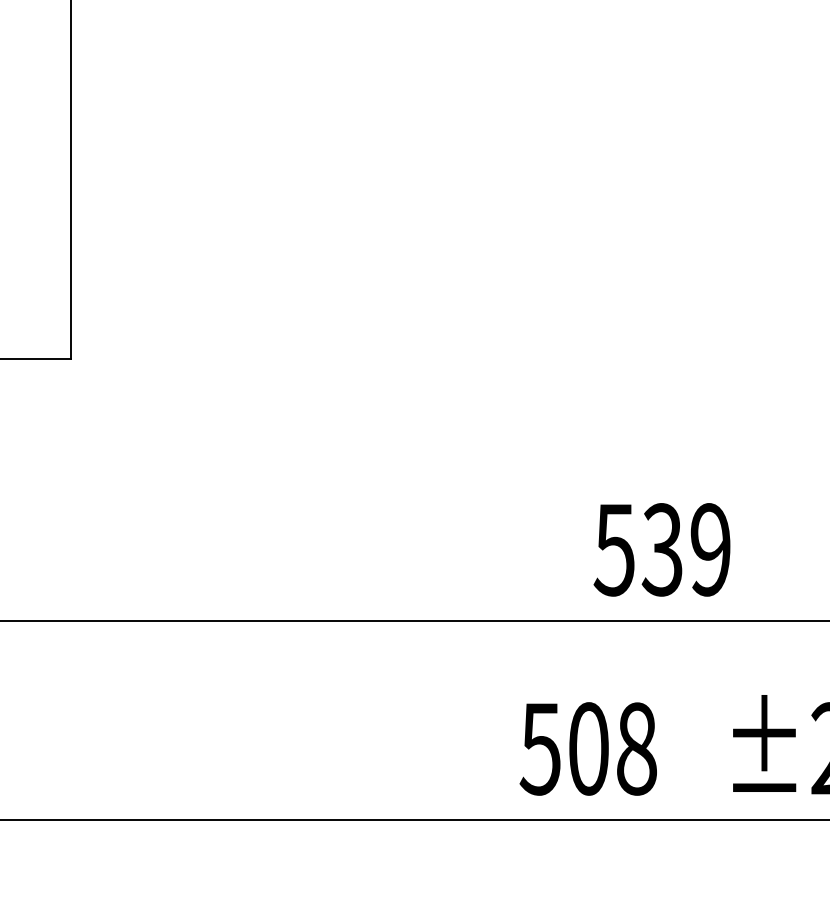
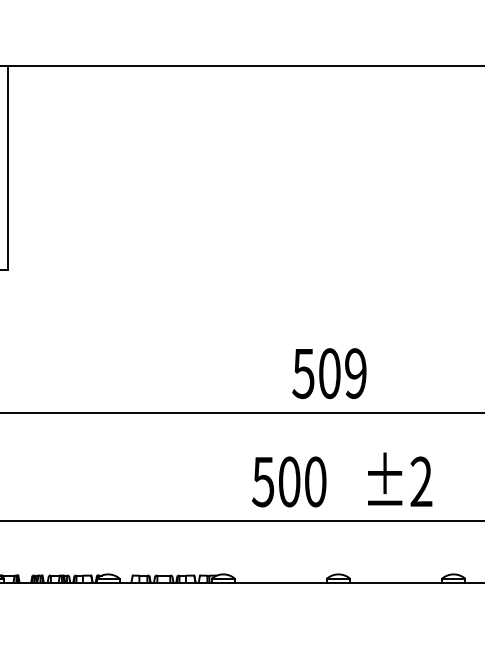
text: (662, 549) -> (329, 373), 539 -> 509
text: (636, 748) -> (315, 481), 508 -> 500

